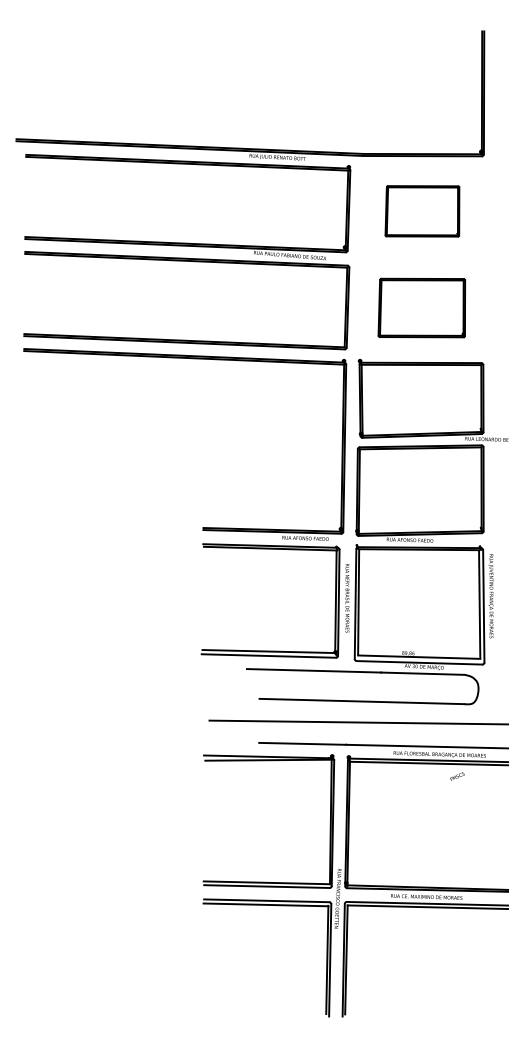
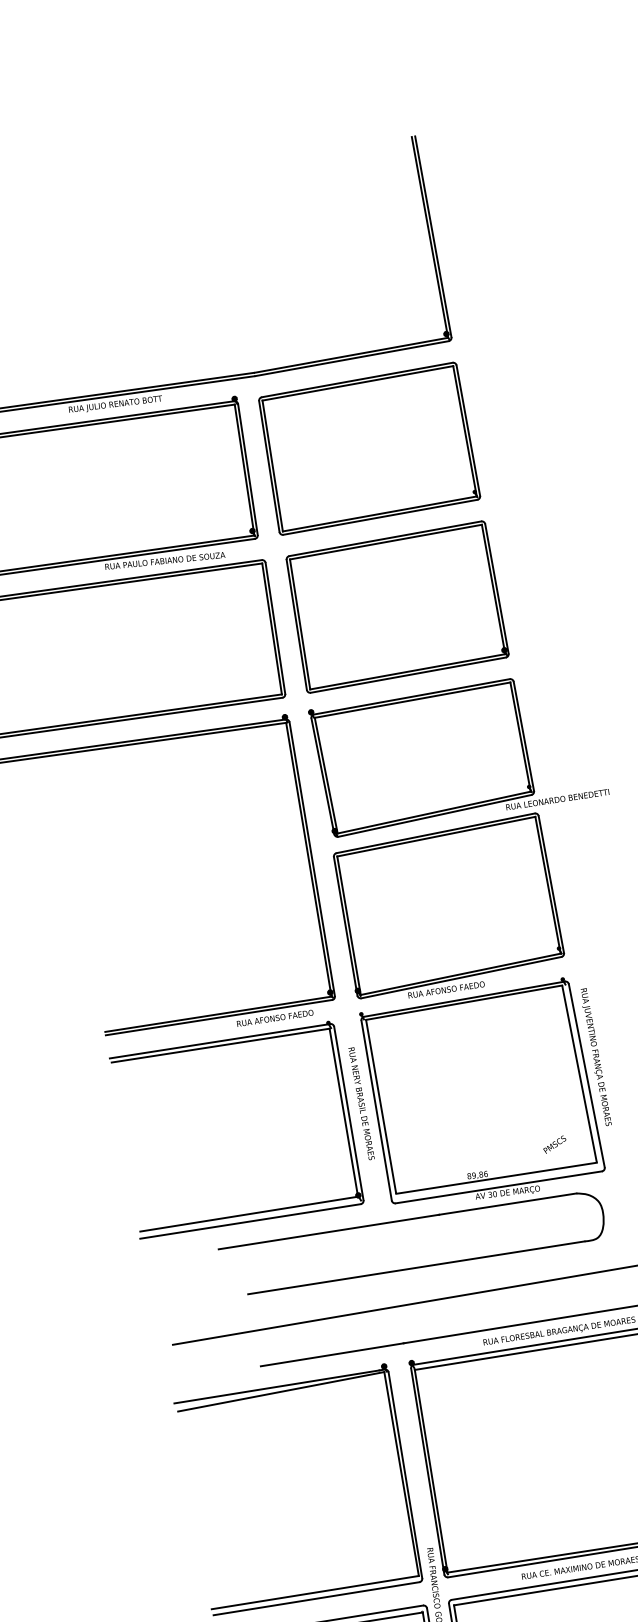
part: (422, 211) -> (368, 449), size x1.67
part: (421, 307) -> (395, 606), size x1.43
text: (457, 776) -> (554, 1144), moved

